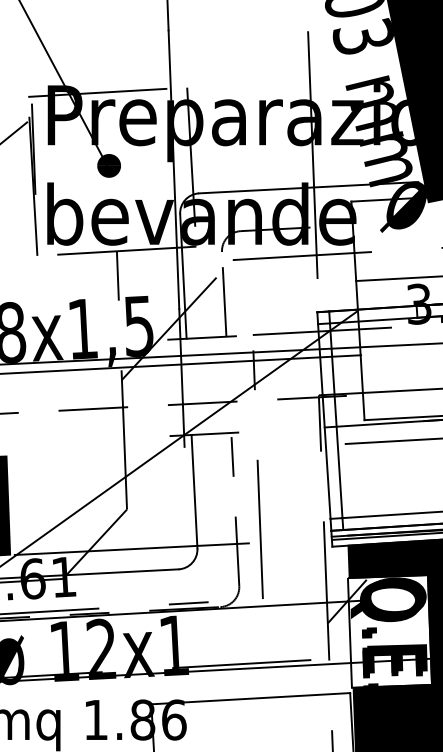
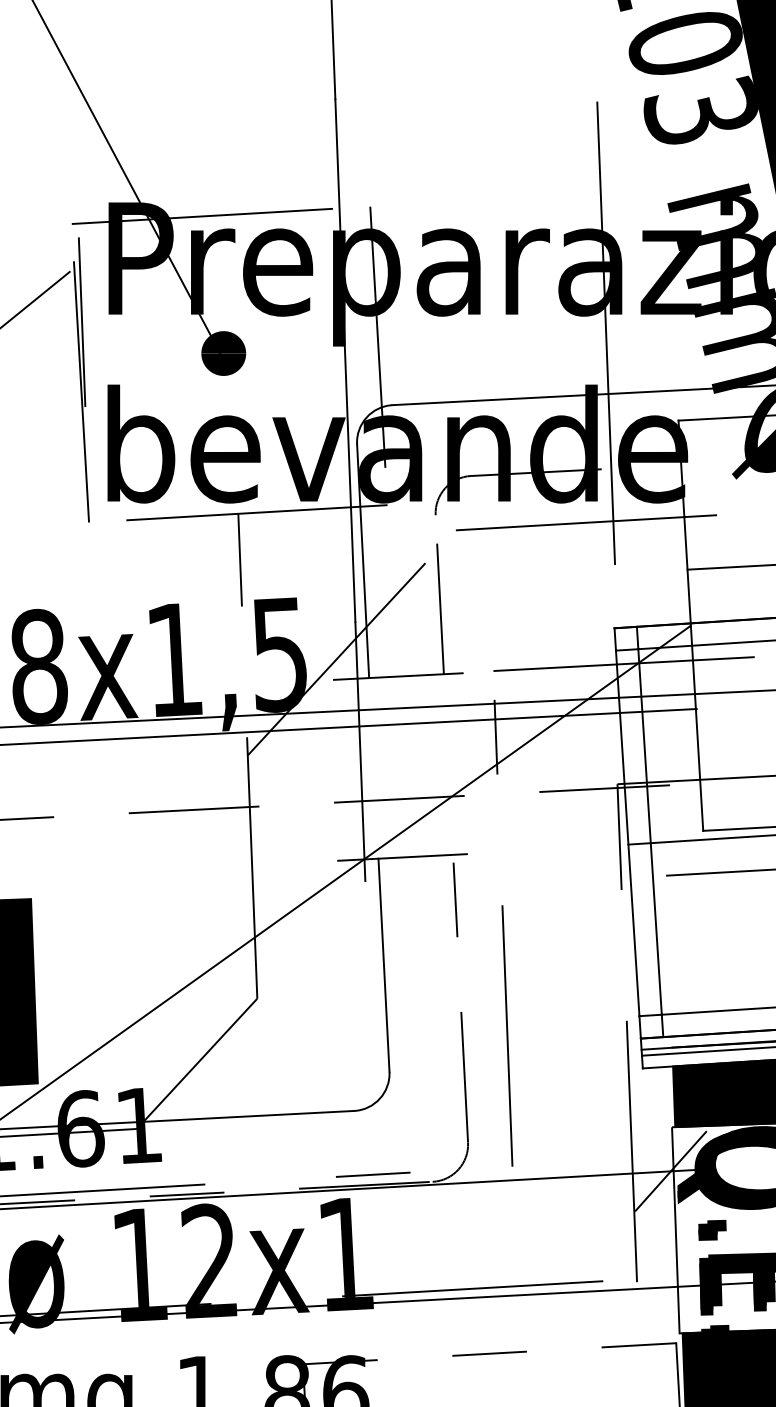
line: (131, 548) -> (265, 1071), removed
line: (250, 698) -> (489, 1353), solid -> dashed

